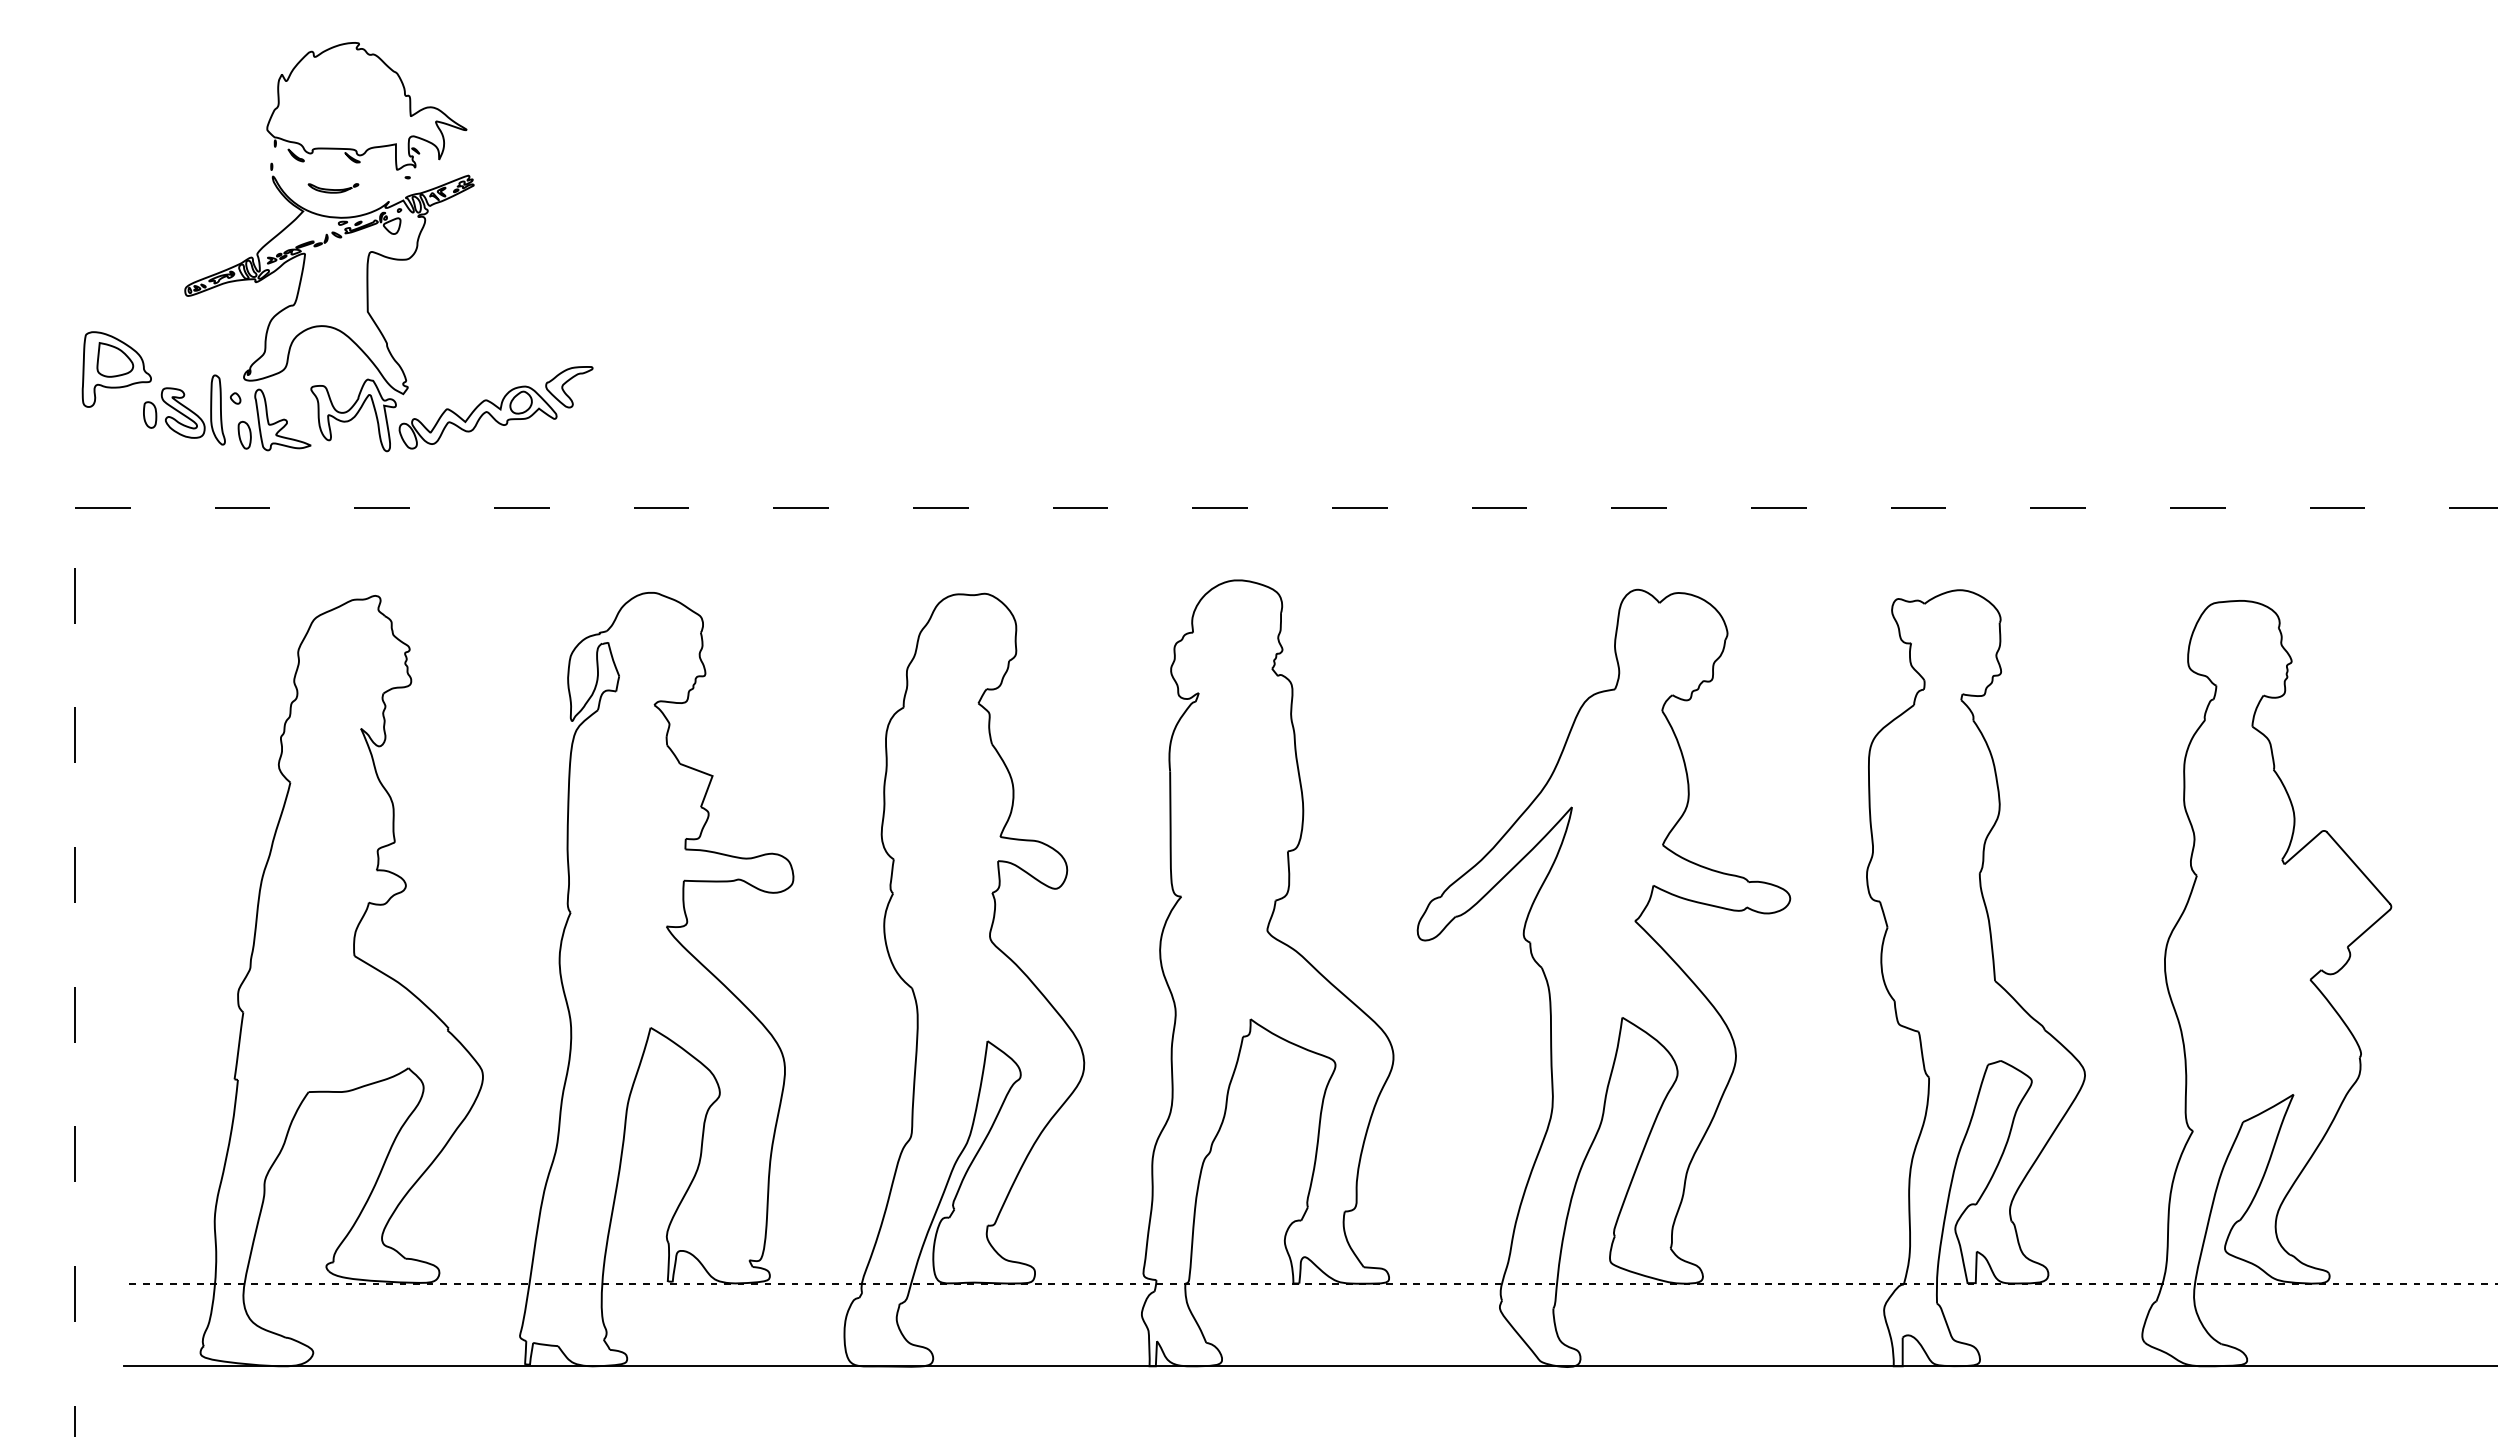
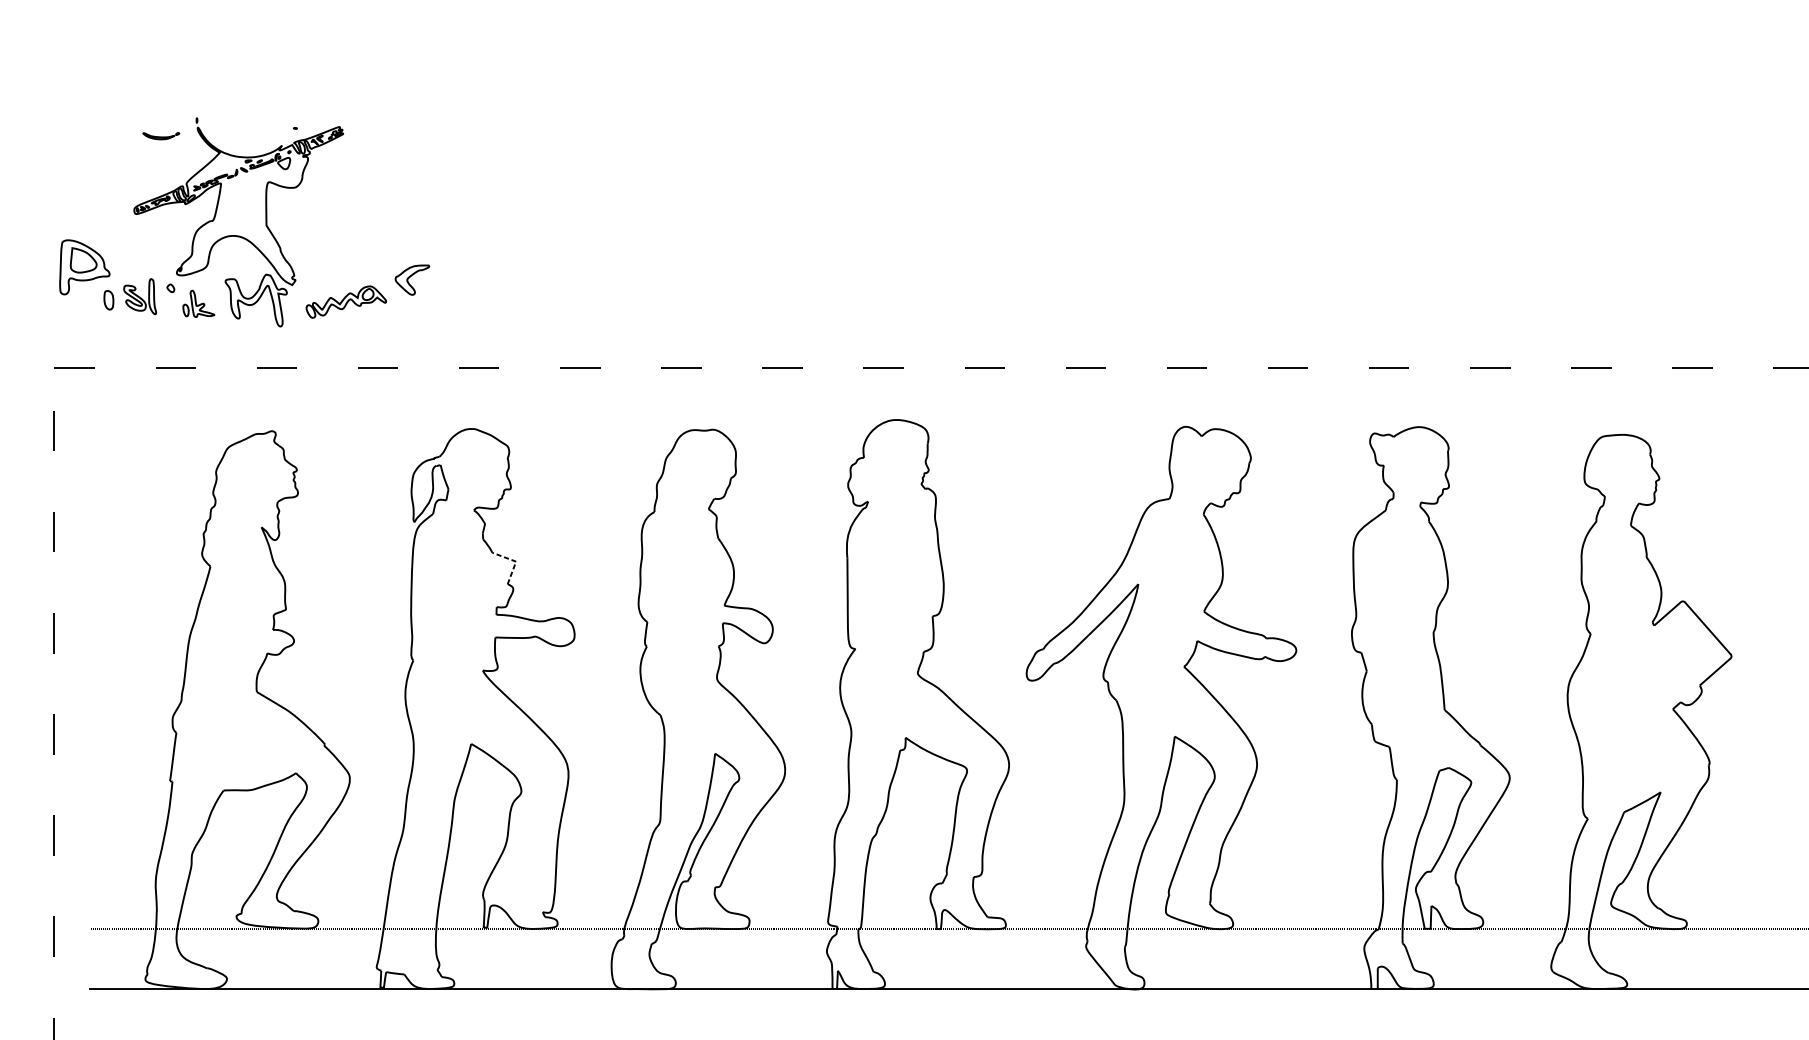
part: (366, 106) -> (265, 76), removed
part: (333, 188) -> (161, 136), moved
part: (192, 409) -> (139, 296), size x0.7
part: (477, 417) -> (345, 302), size x0.7
part: (274, 419) -> (198, 303), size x0.6
line: (712, 776) -> (516, 561), solid -> dashed

